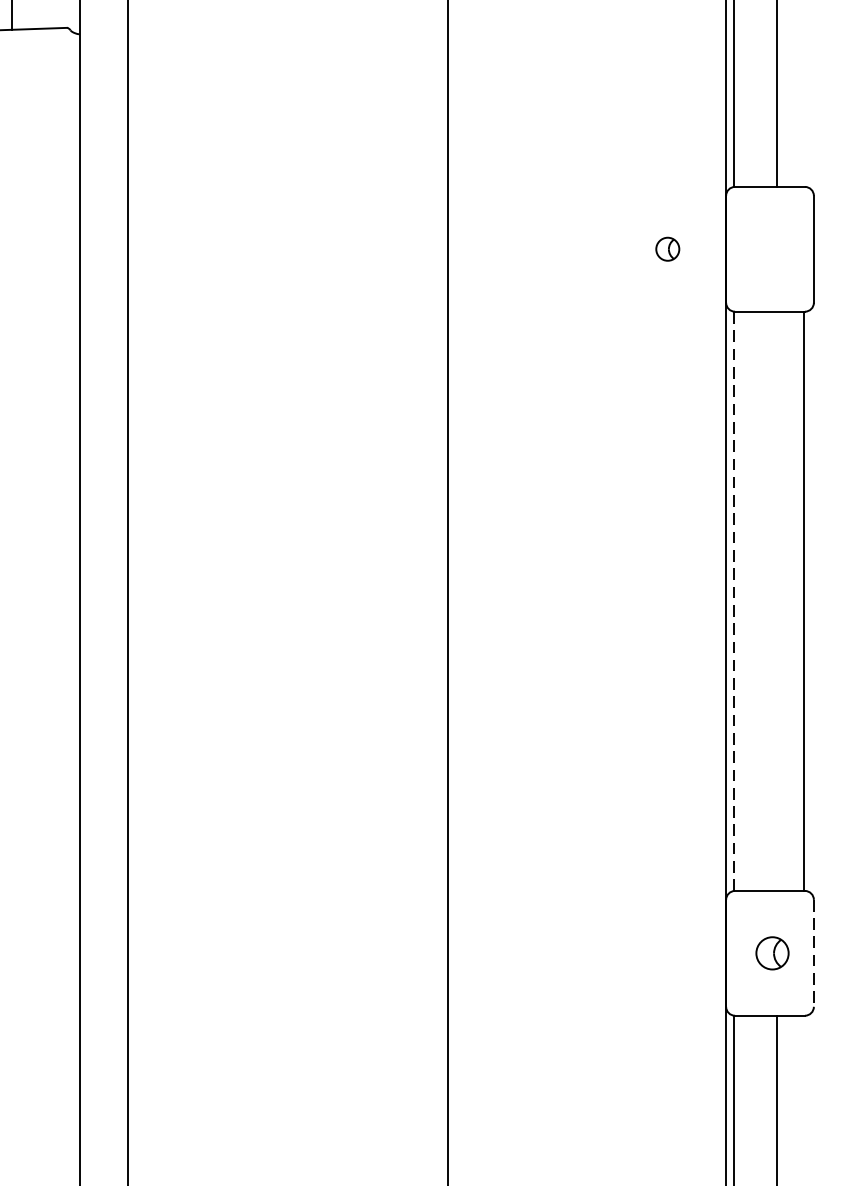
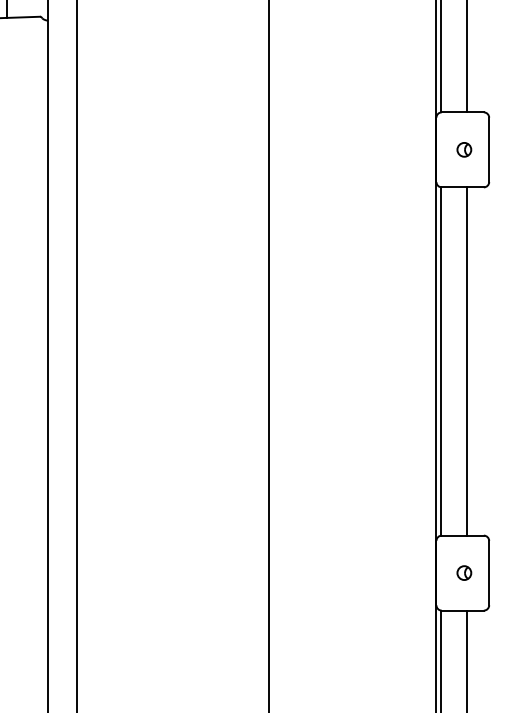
part: (668, 248) -> (464, 149), moved
line: (734, 601) -> (441, 361), dashed -> solid
line: (804, 601) -> (467, 361), moved
part: (772, 952) -> (464, 572), size x0.71
line: (814, 953) -> (489, 573), dashed -> solid

